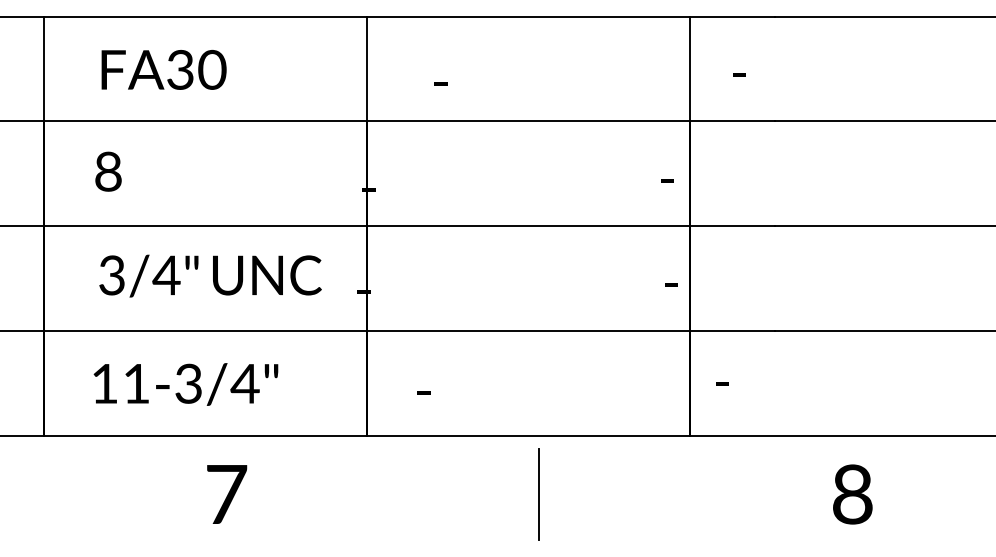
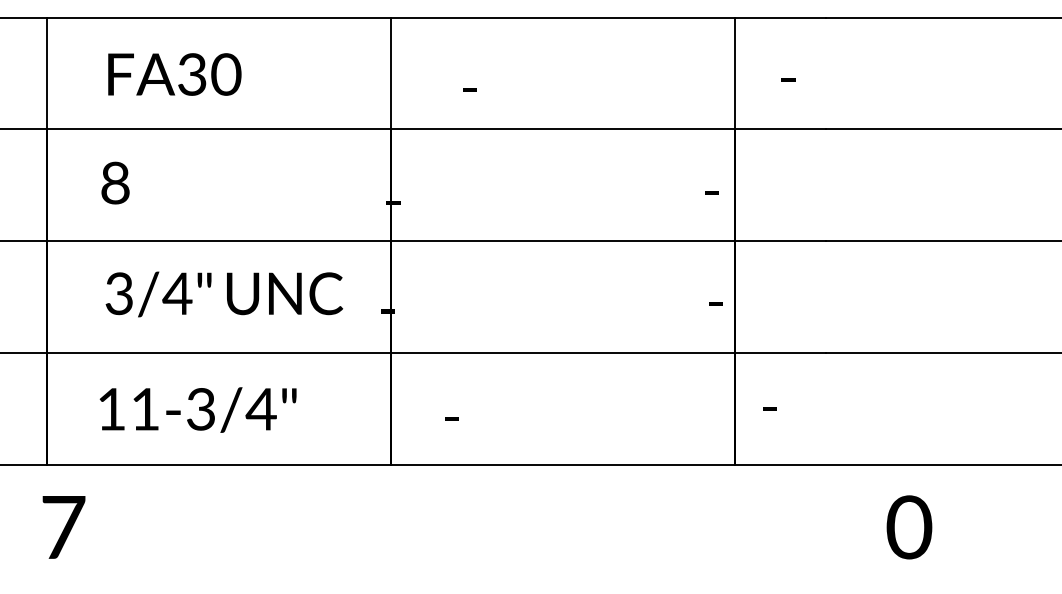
text: (226, 494) -> (63, 527), moved
line: (538, 494) -> (574, 527), removed
text: (852, 494) -> (909, 527), 8 -> 0

